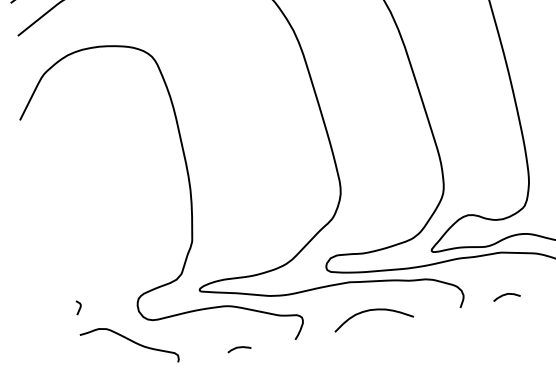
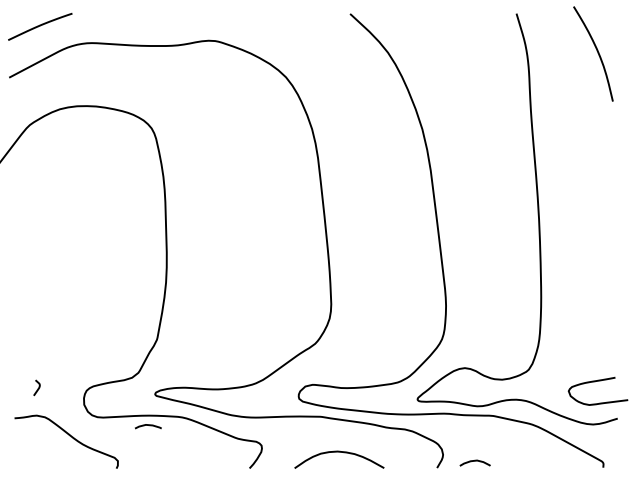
curve: (505, 295) -> (474, 461), moved
curve: (79, 308) -> (37, 388), moved
curve: (239, 347) -> (148, 425), moved

